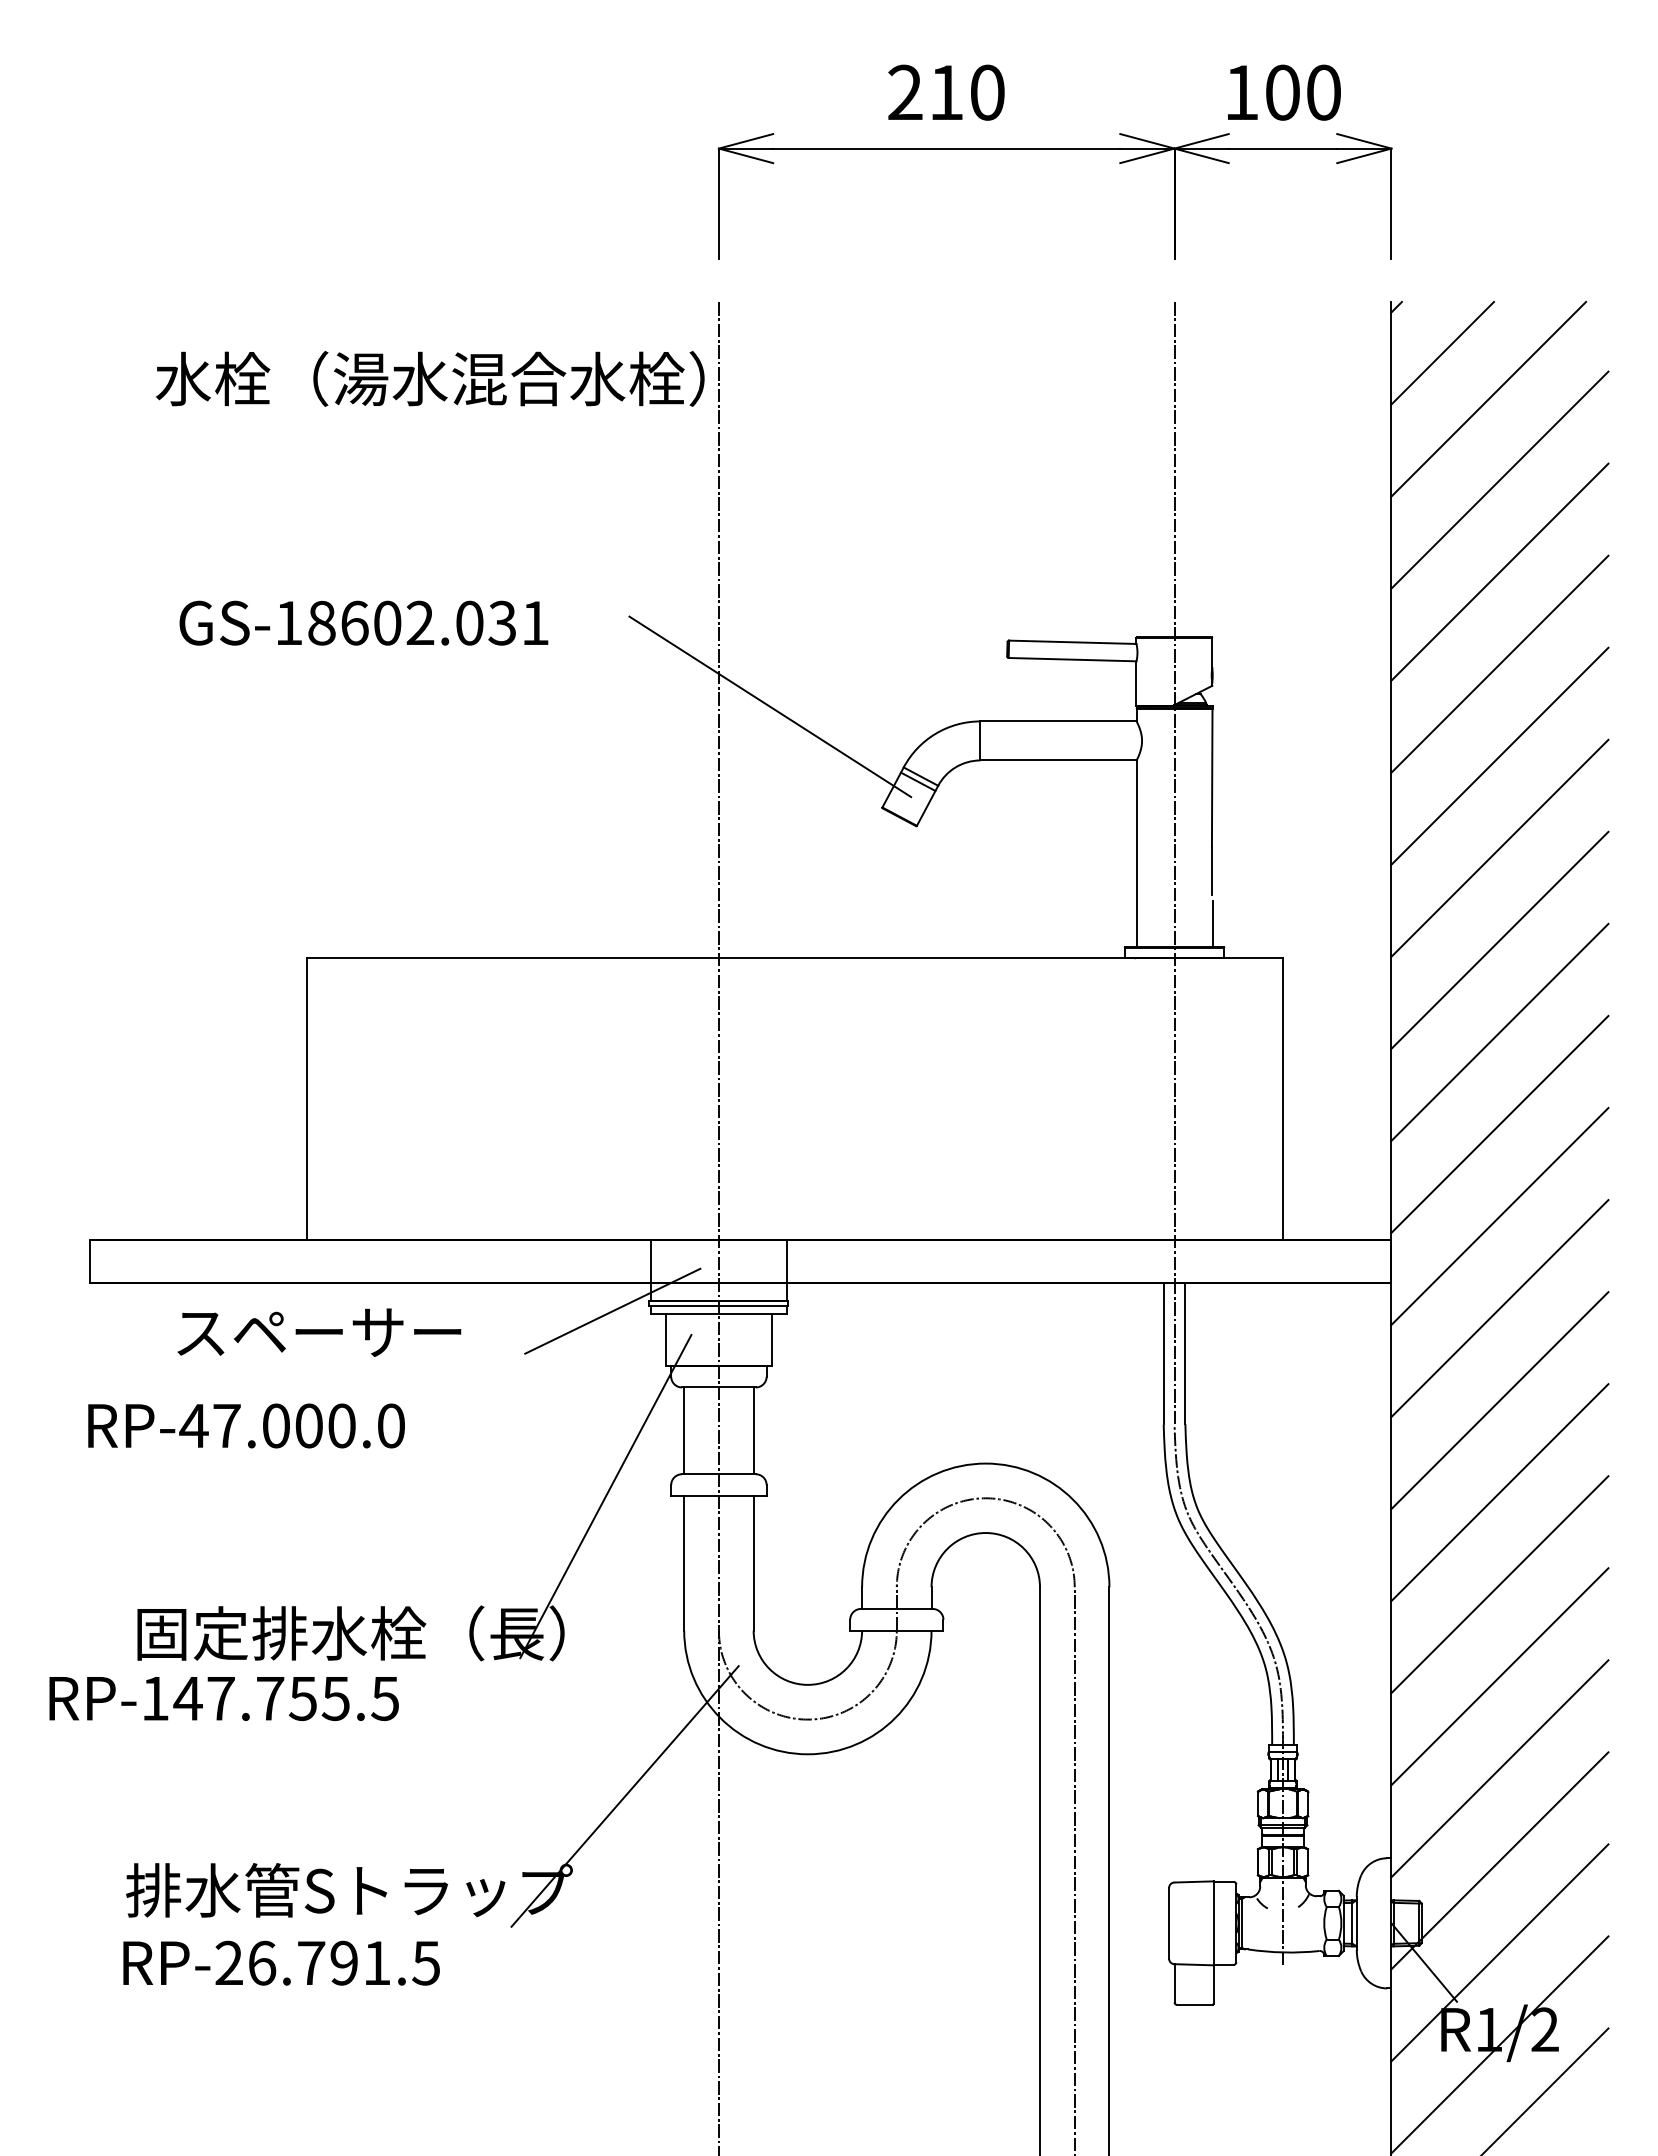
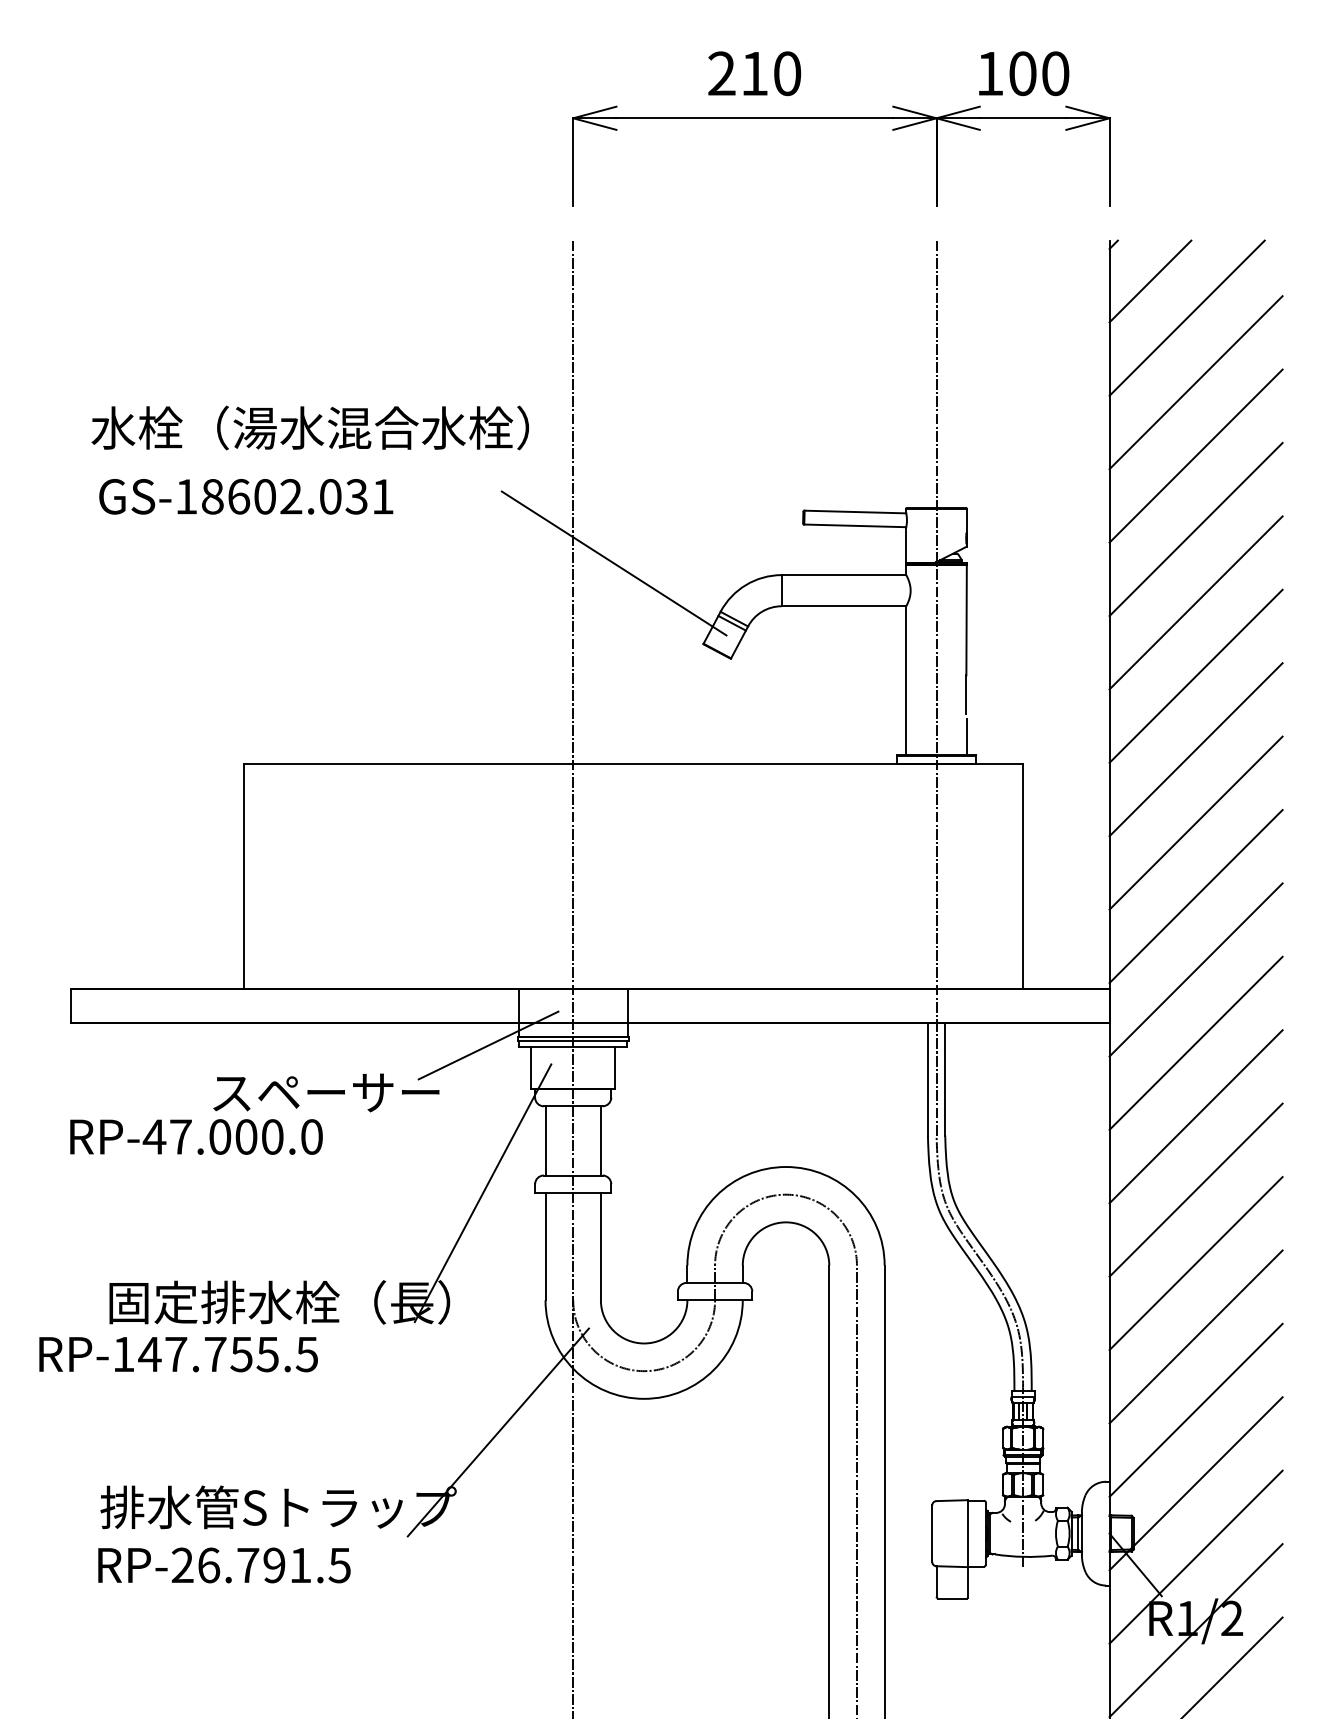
text: (430, 378) -> (310, 427), moved
text: (363, 622) -> (245, 496), moved
text: (319, 1332) -> (326, 1092), moved

